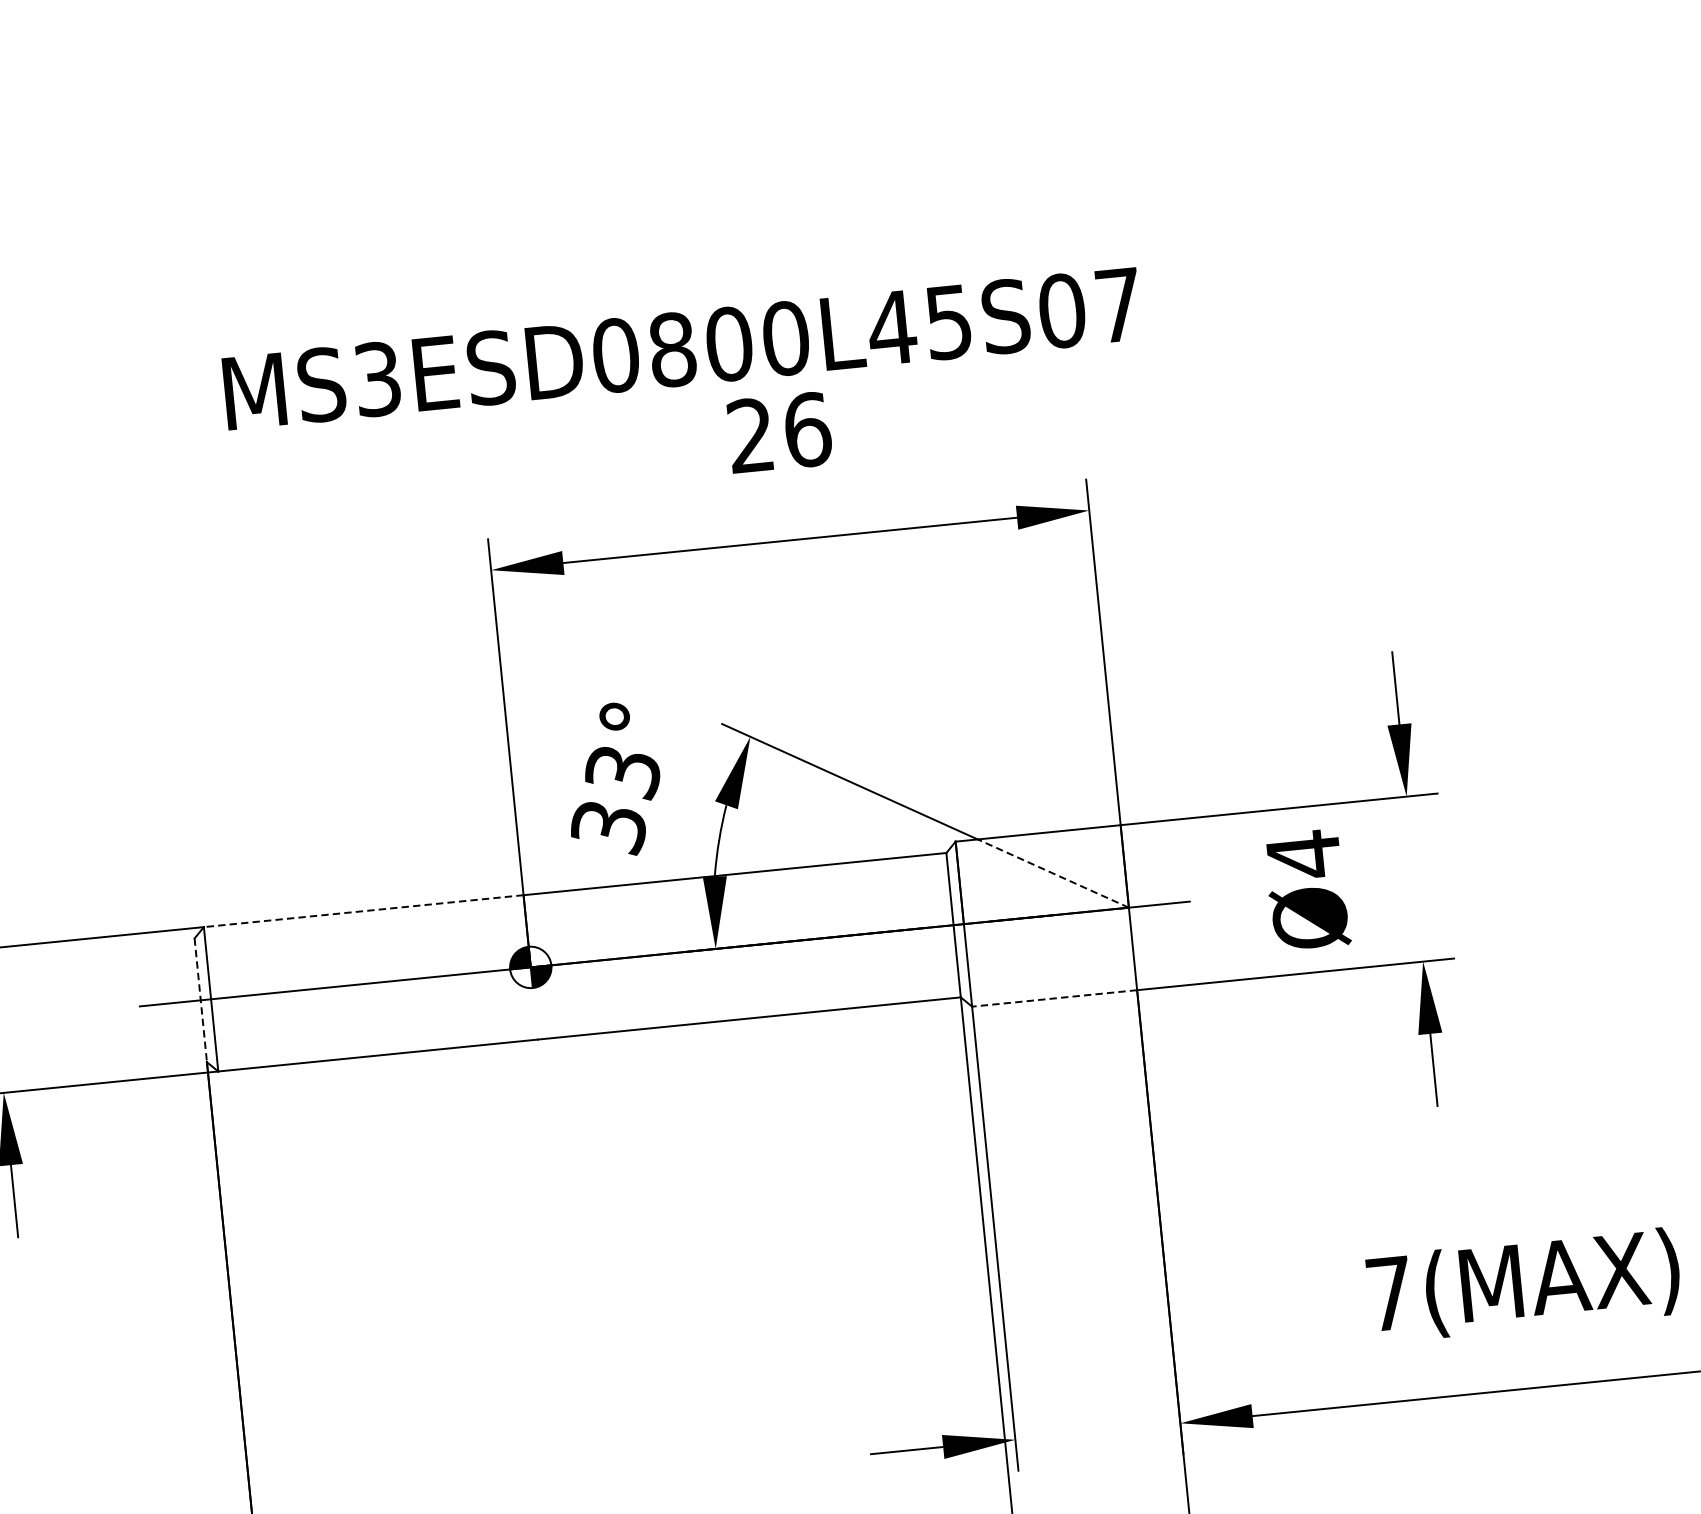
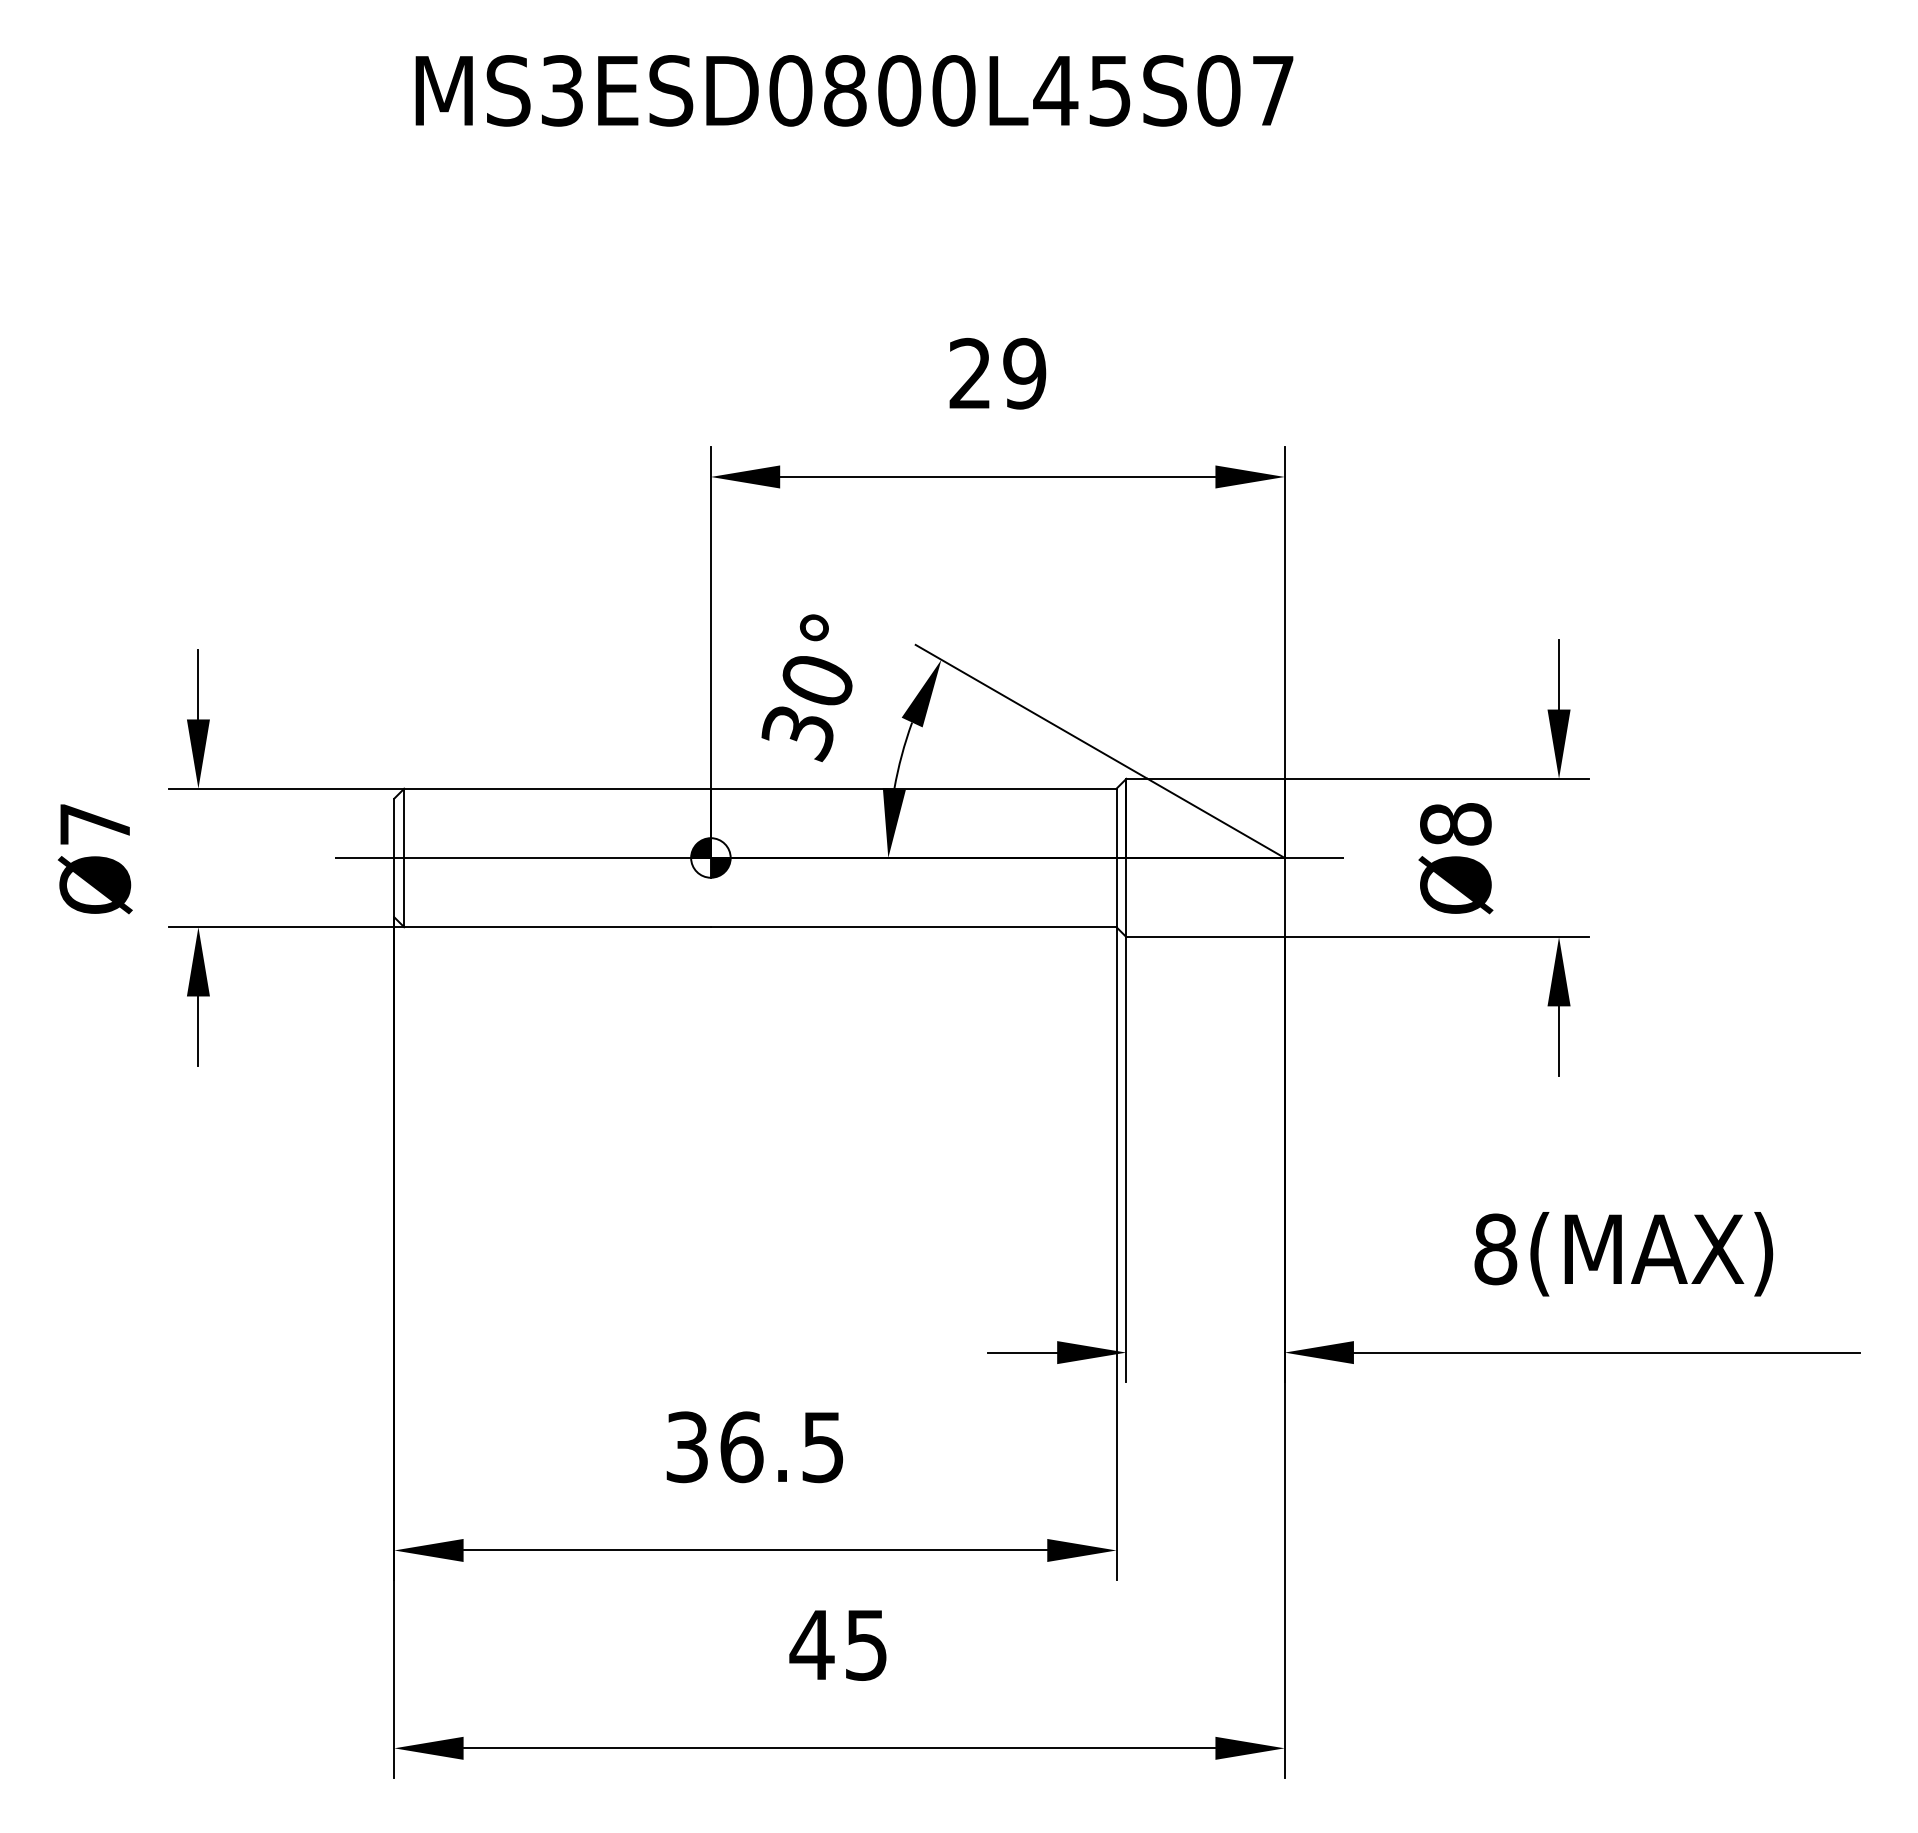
text: (682, 348) -> (854, 90), moved
text: (807, 429) -> (1024, 373), 26 -> 29
text: (622, 773) -> (816, 682), 33° -> 30°
text: (1303, 855) -> (1455, 824), Ø4 -> Ø8
line: (1052, 873) -> (1215, 818), dashed -> solid
line: (363, 910) -> (557, 788), dashed -> solid
line: (1054, 998) -> (1205, 937), dashed -> solid
line: (201, 1000) -> (394, 858), dashed -> solid
text: (1389, 1293) -> (1495, 1249), 7(MAX) -> 8(MAX)

